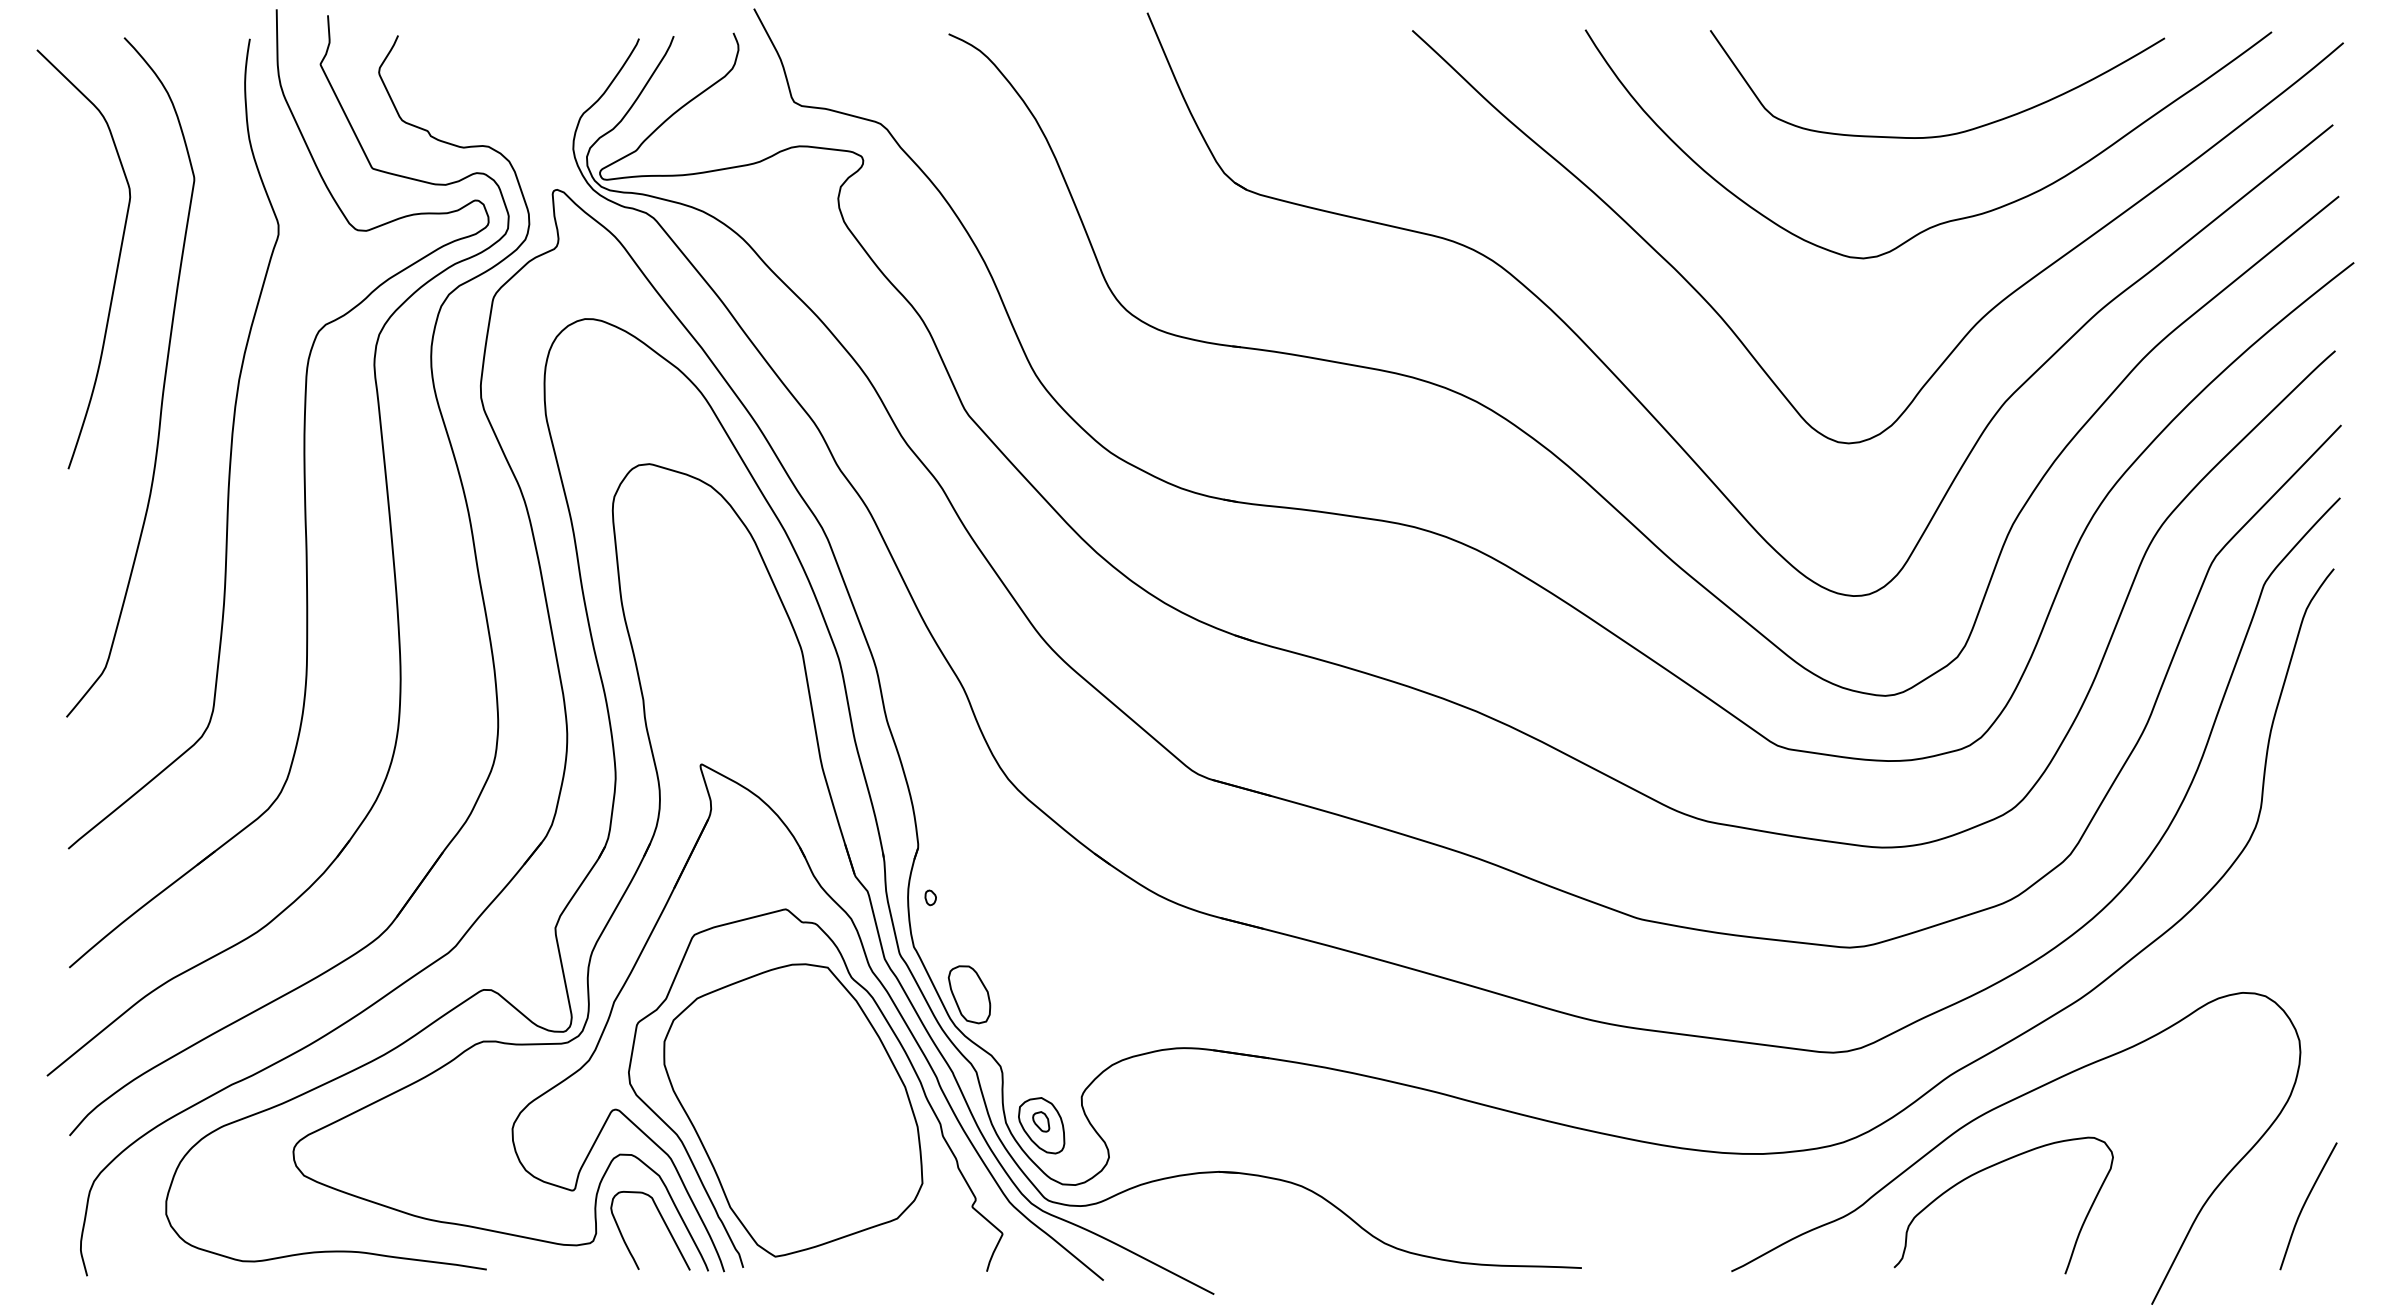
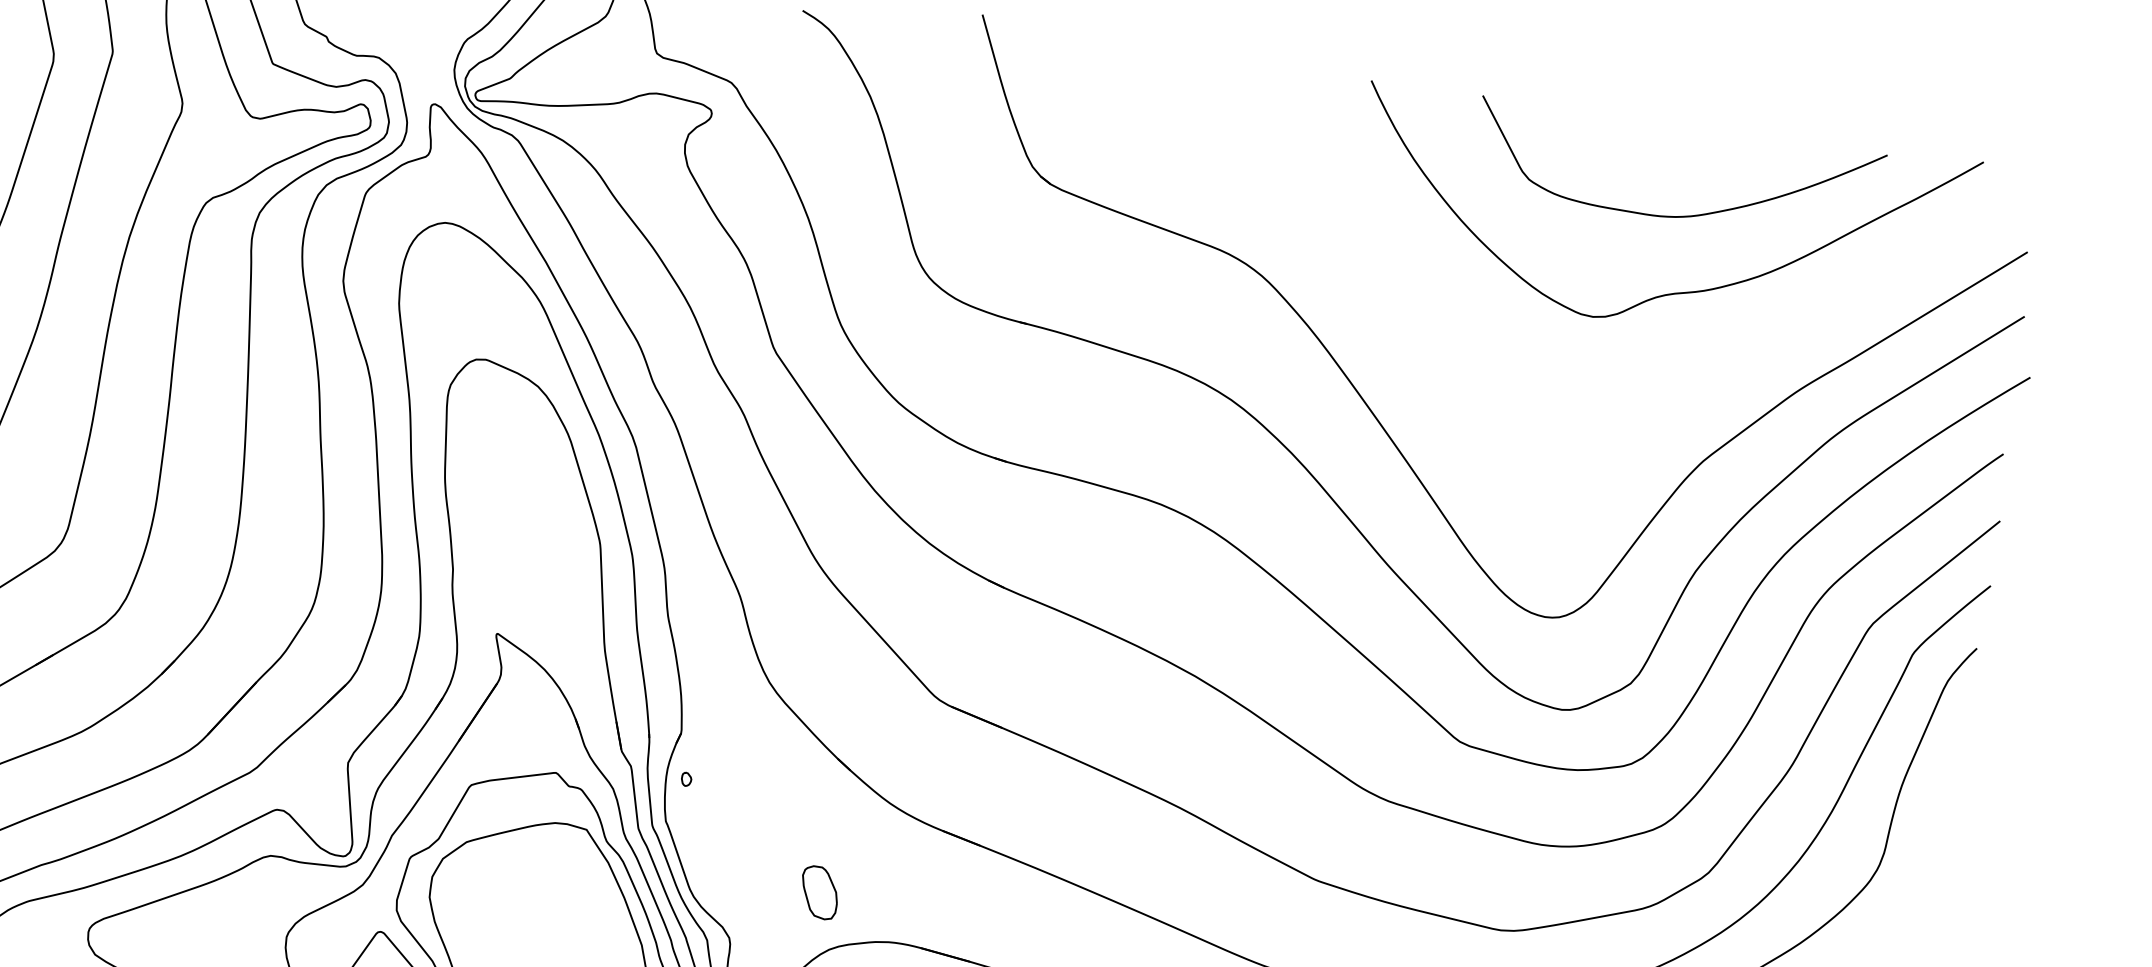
curve: (1969, 329) -> (1679, 392), removed
part: (969, 994) -> (819, 892), moved

